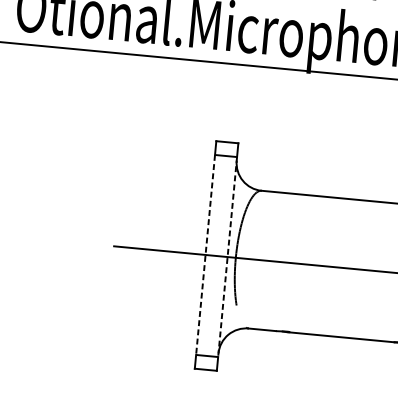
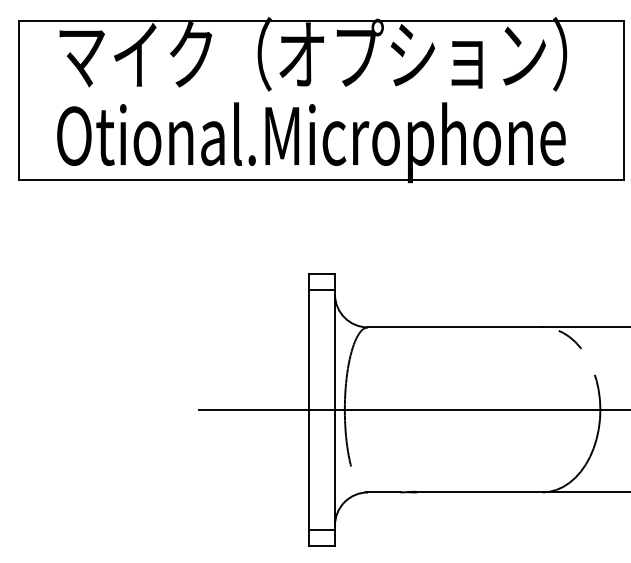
line: (205, 254) -> (308, 409), dashed -> solid
line: (228, 256) -> (335, 409), dashed -> solid

